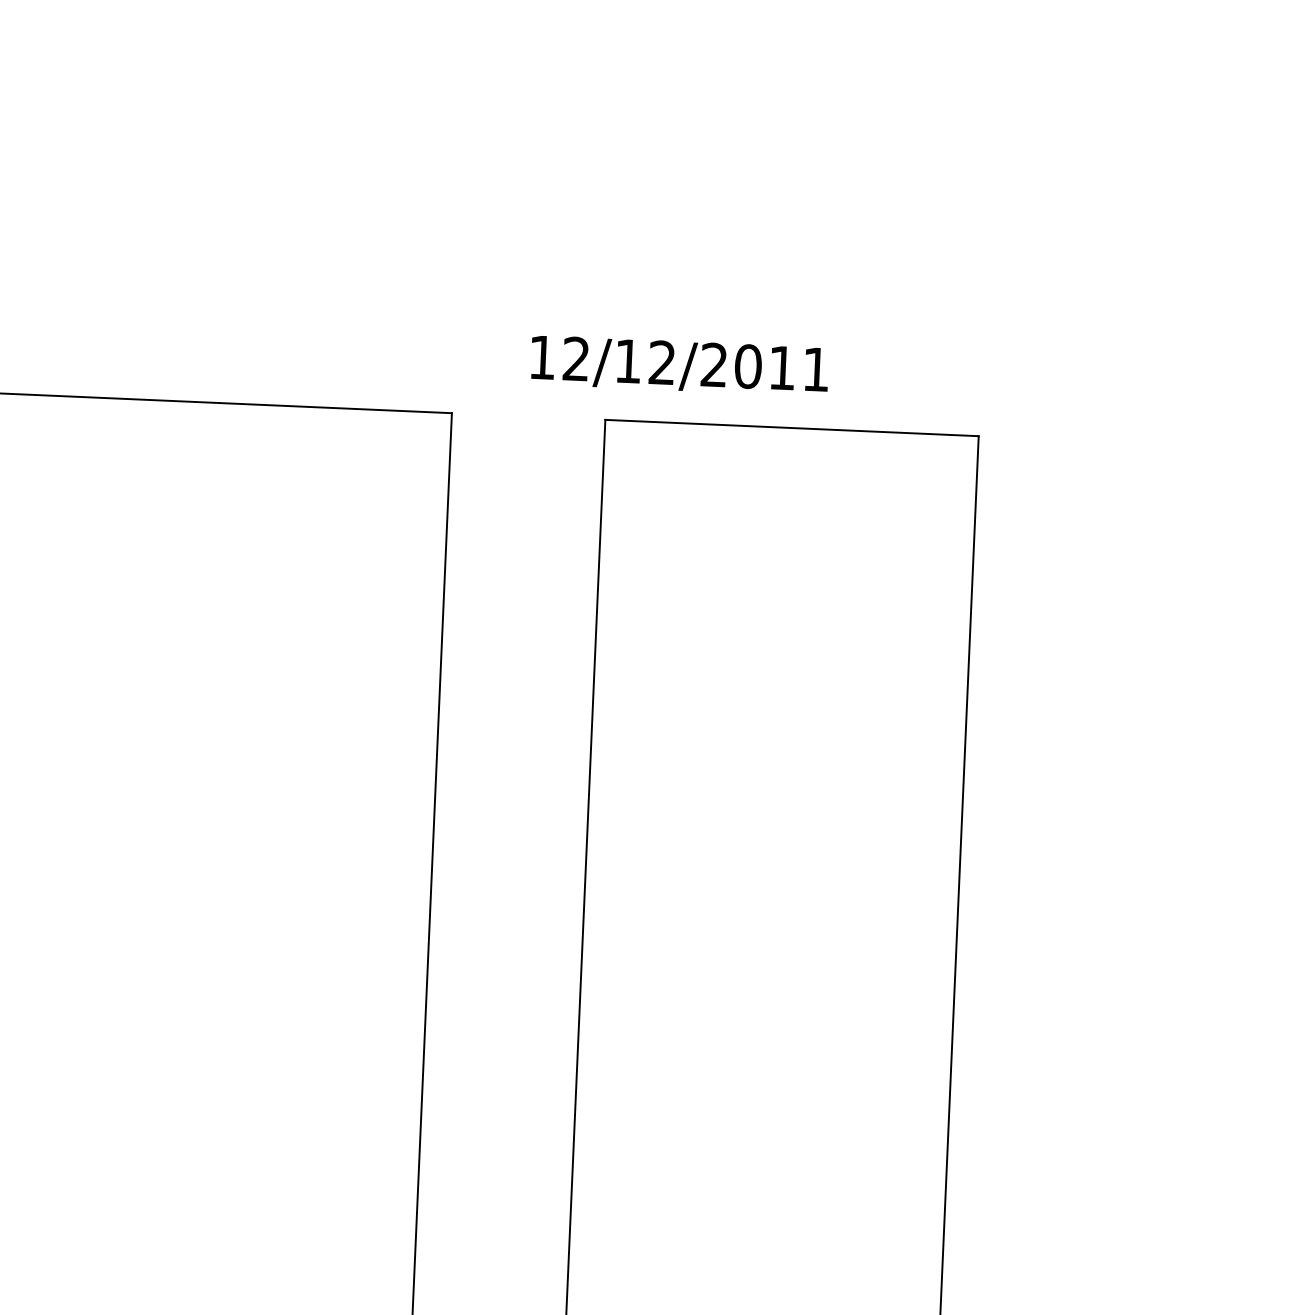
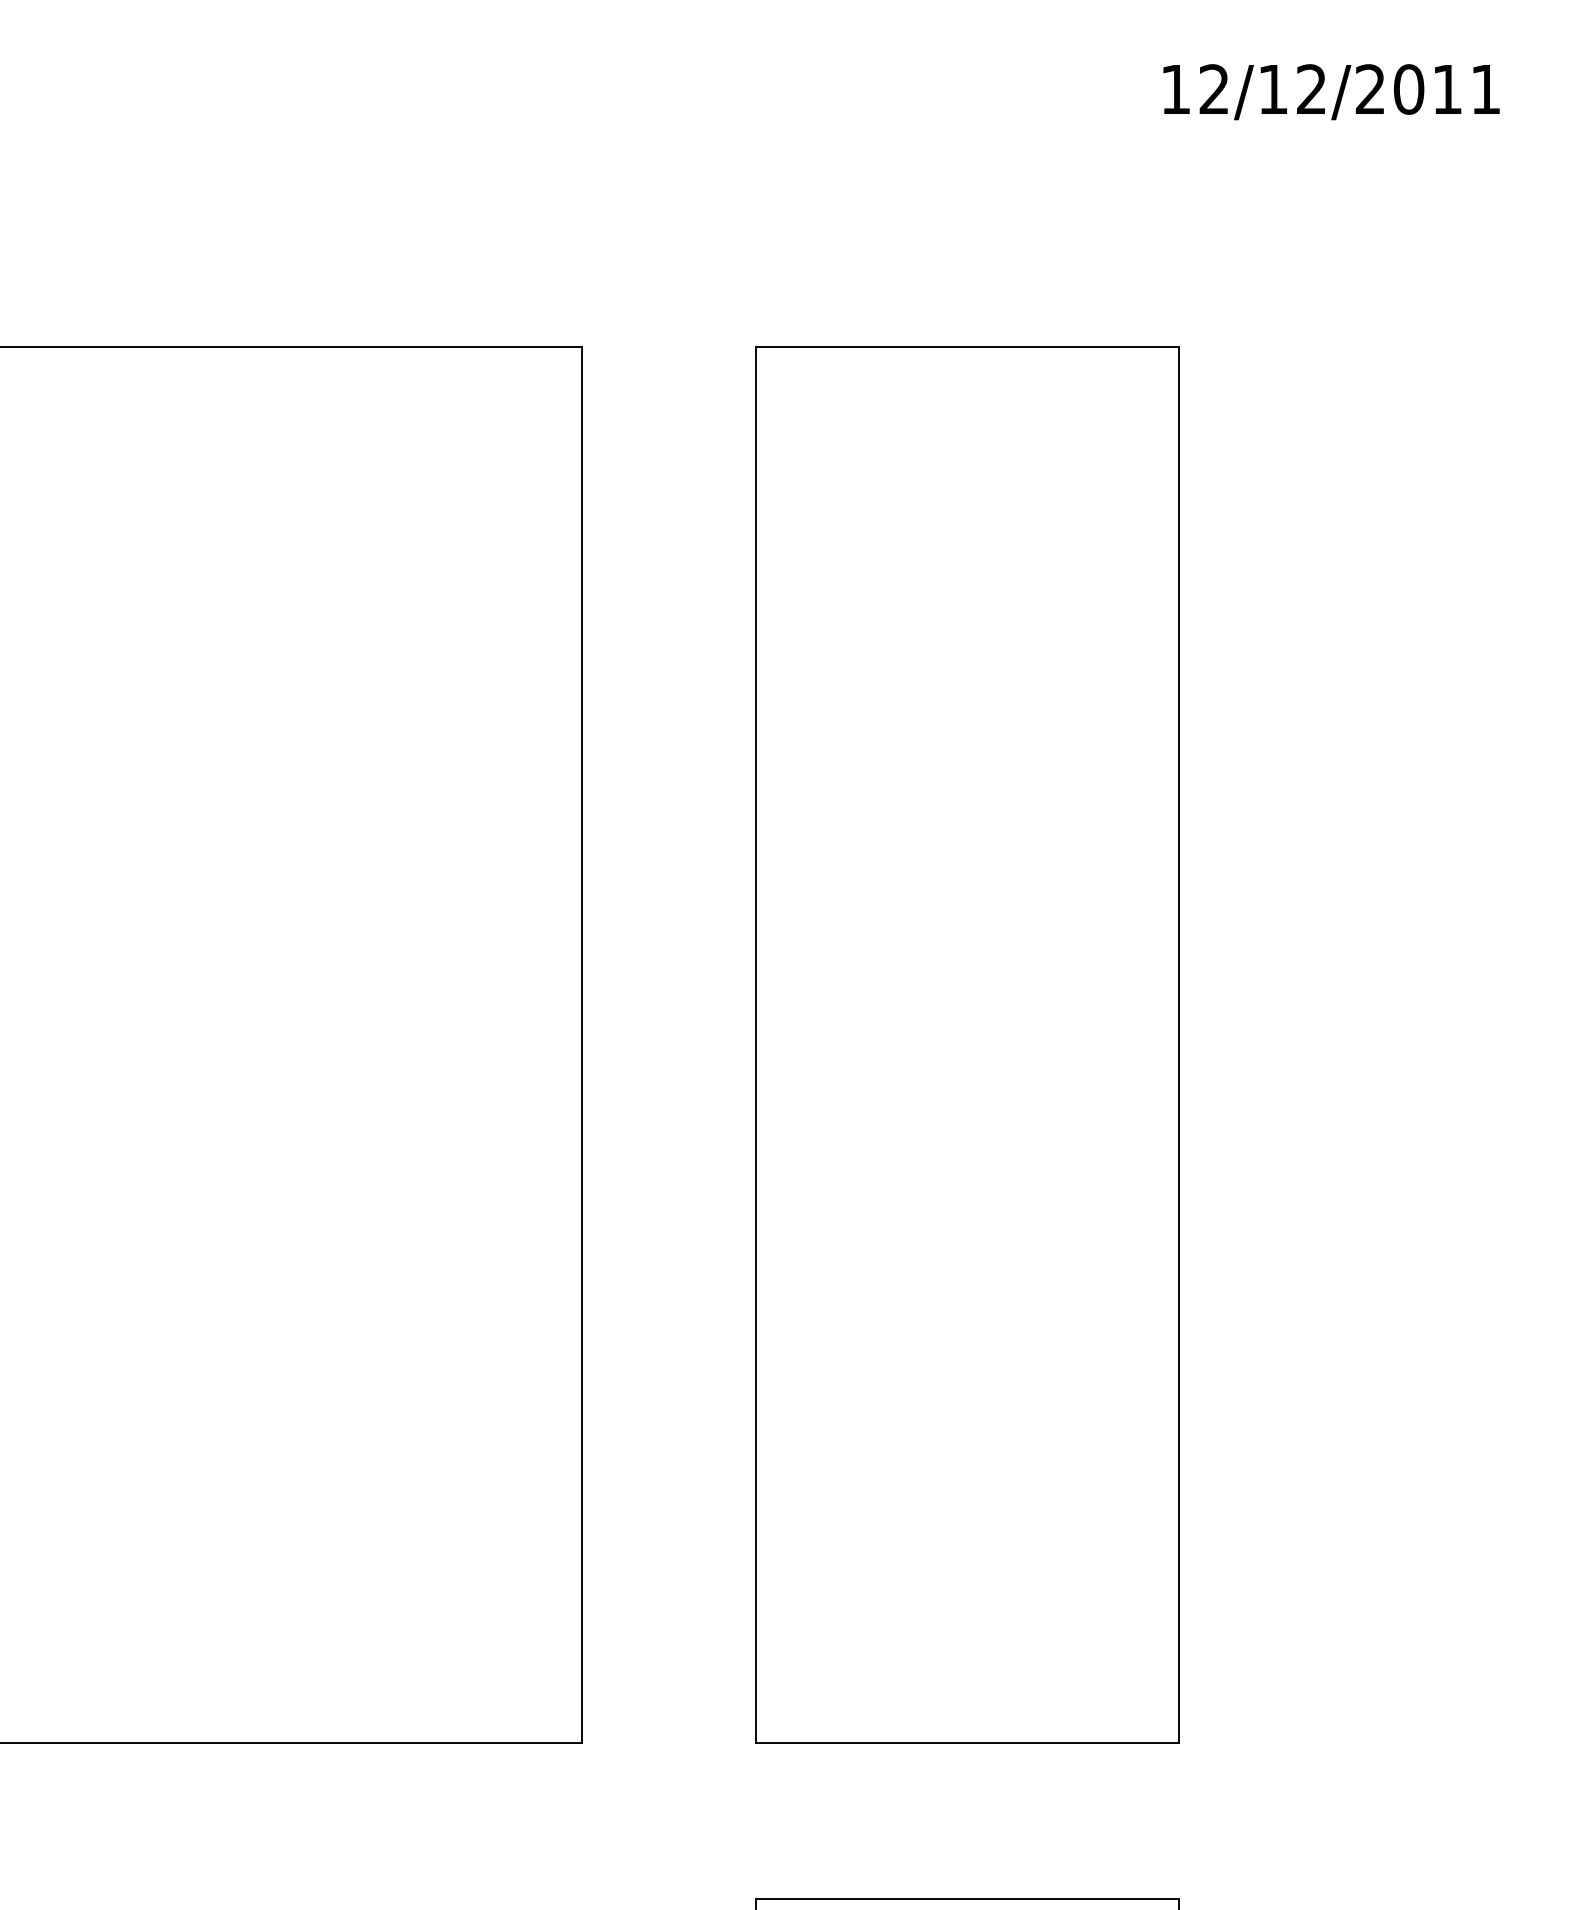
text: (679, 366) -> (1331, 92), moved

